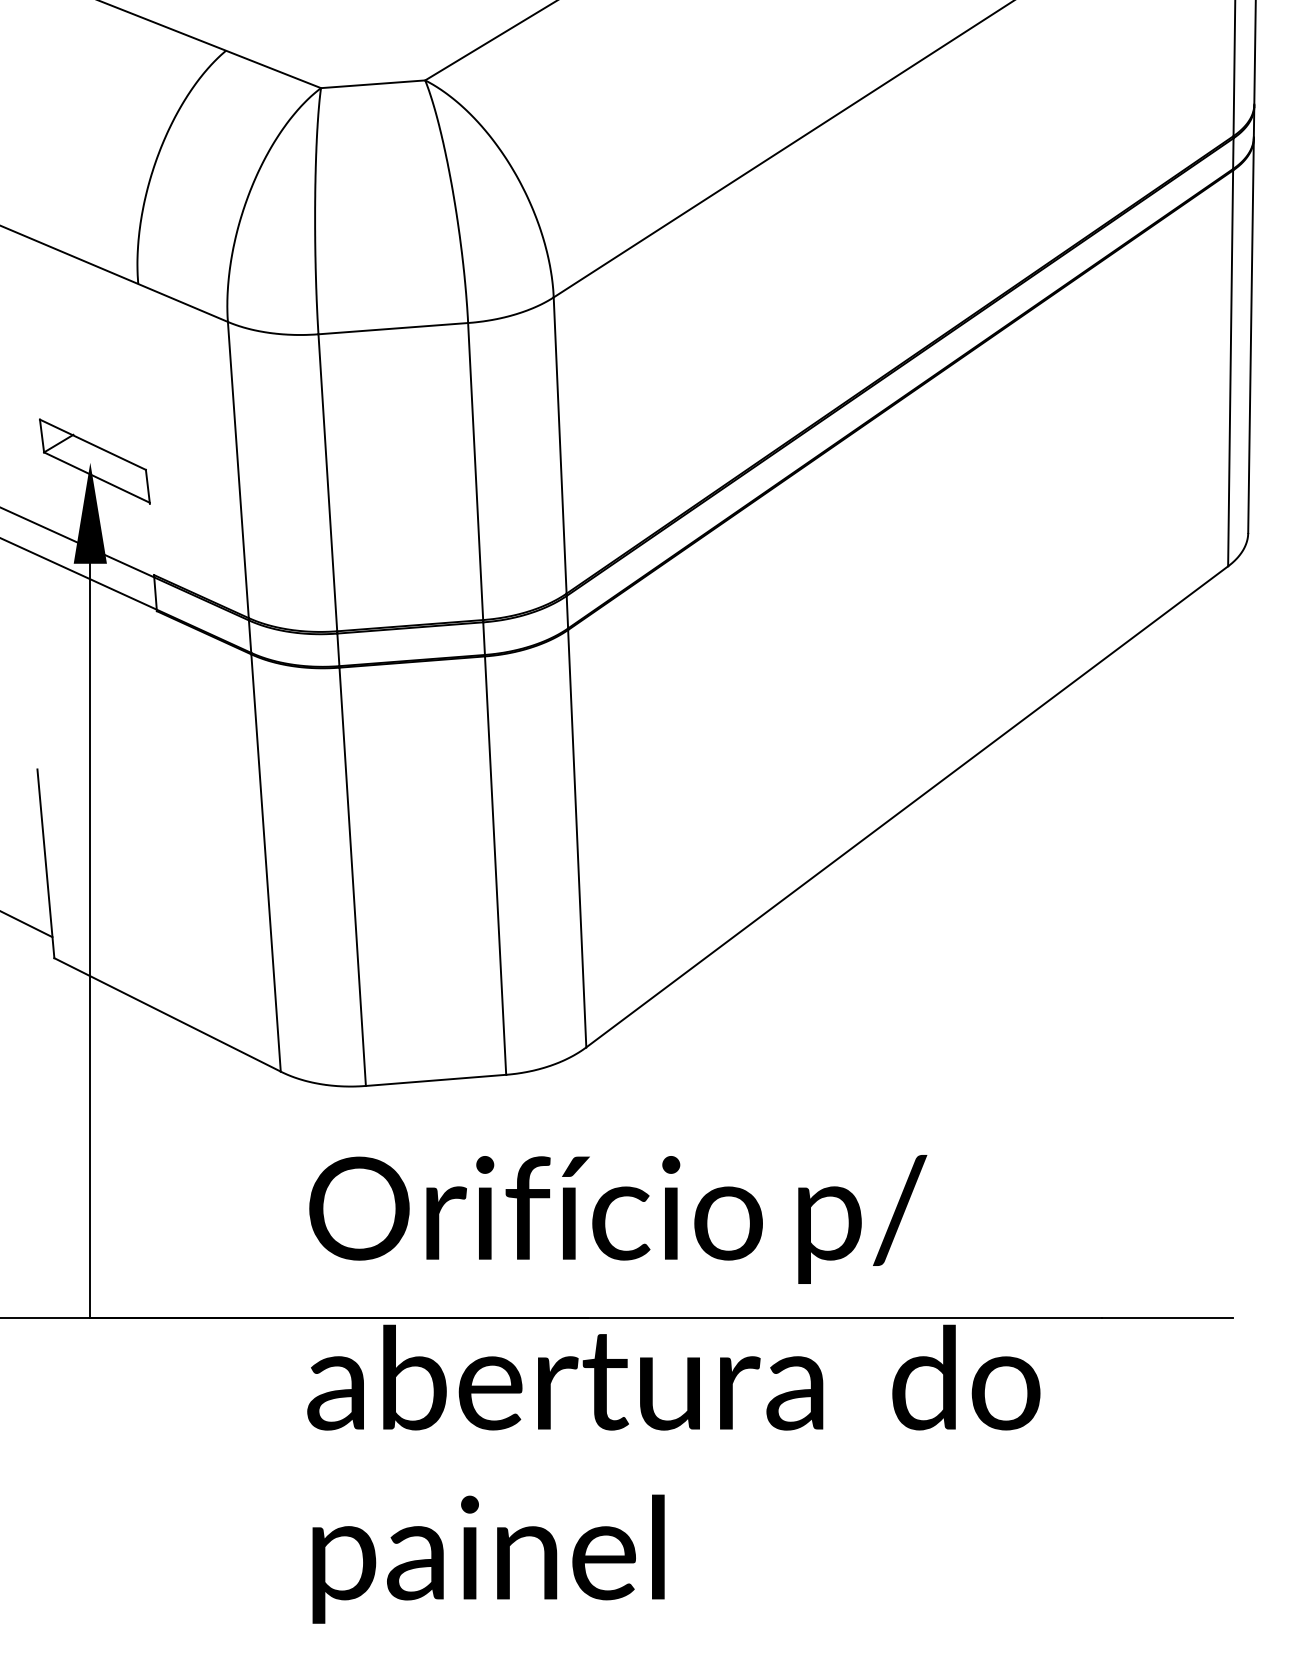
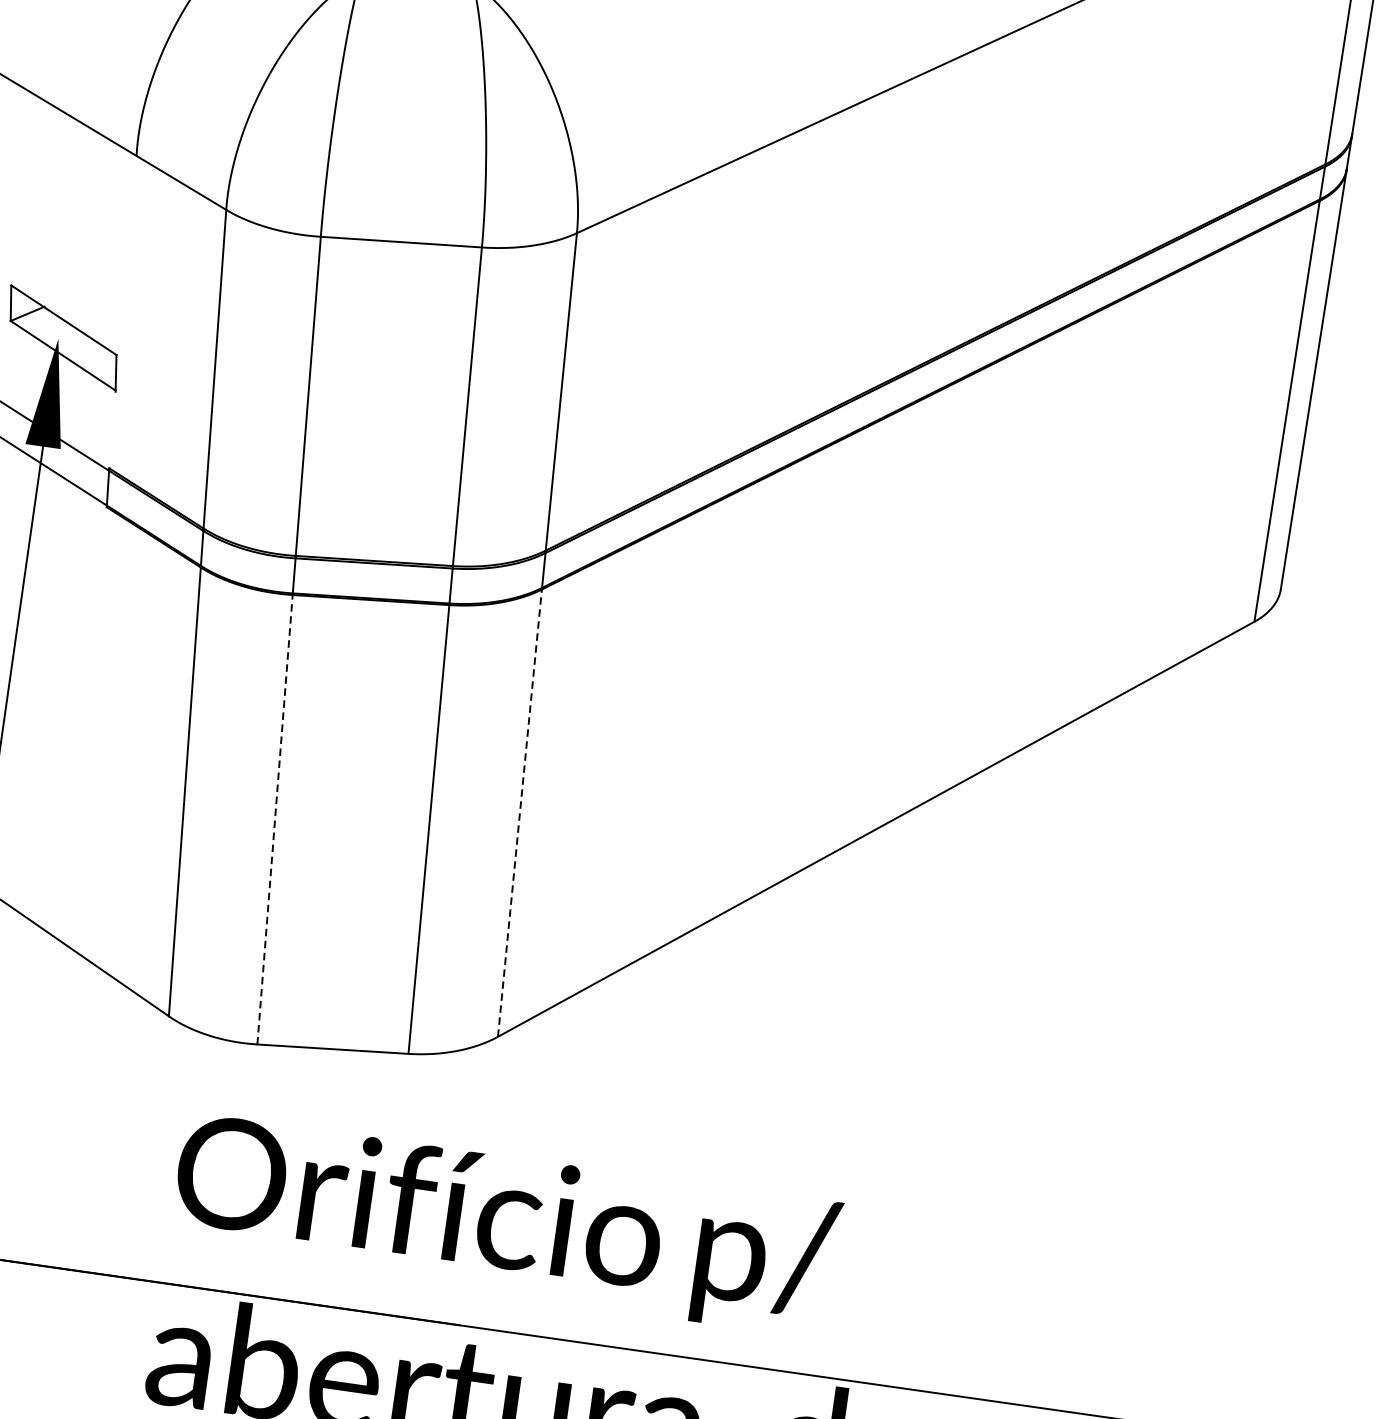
line: (577, 837) -> (520, 811), solid -> dashed
line: (352, 875) -> (275, 818), solid -> dashed

